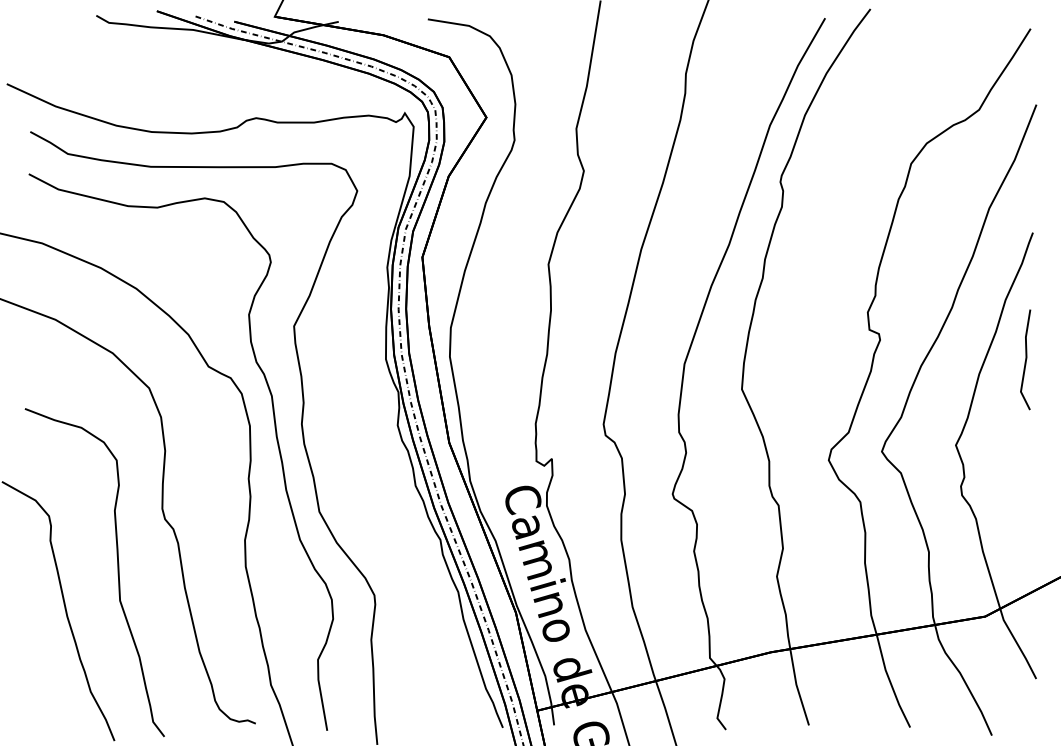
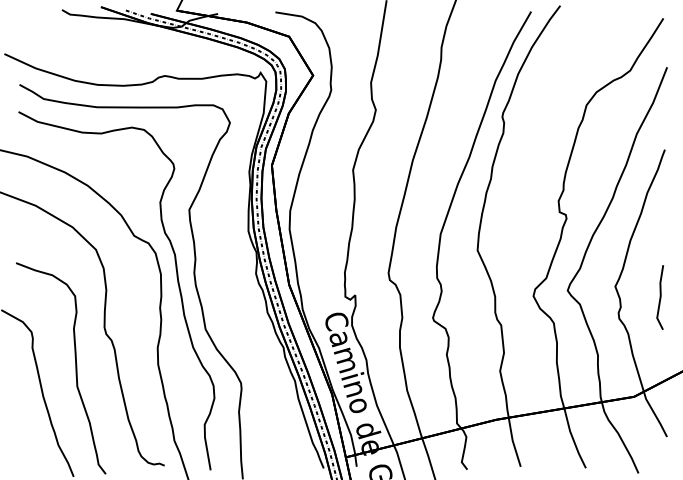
line: (1026, 359) -> (660, 297), moved

